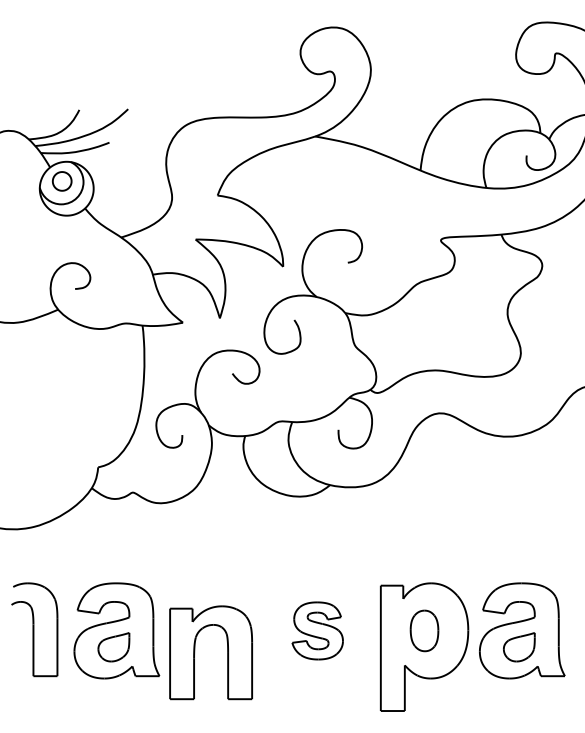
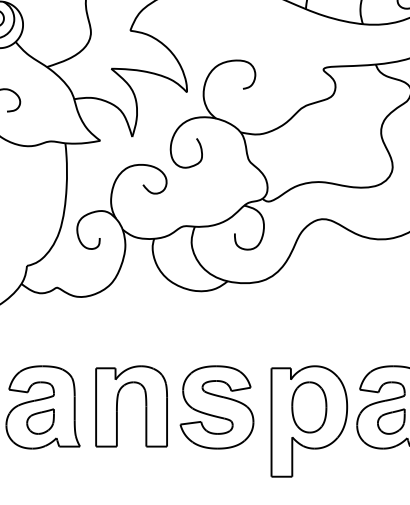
part: (317, 630) -> (216, 407), size x1.67
part: (424, 630) -> (309, 407), size x1.43
part: (195, 652) -> (118, 406), moved

